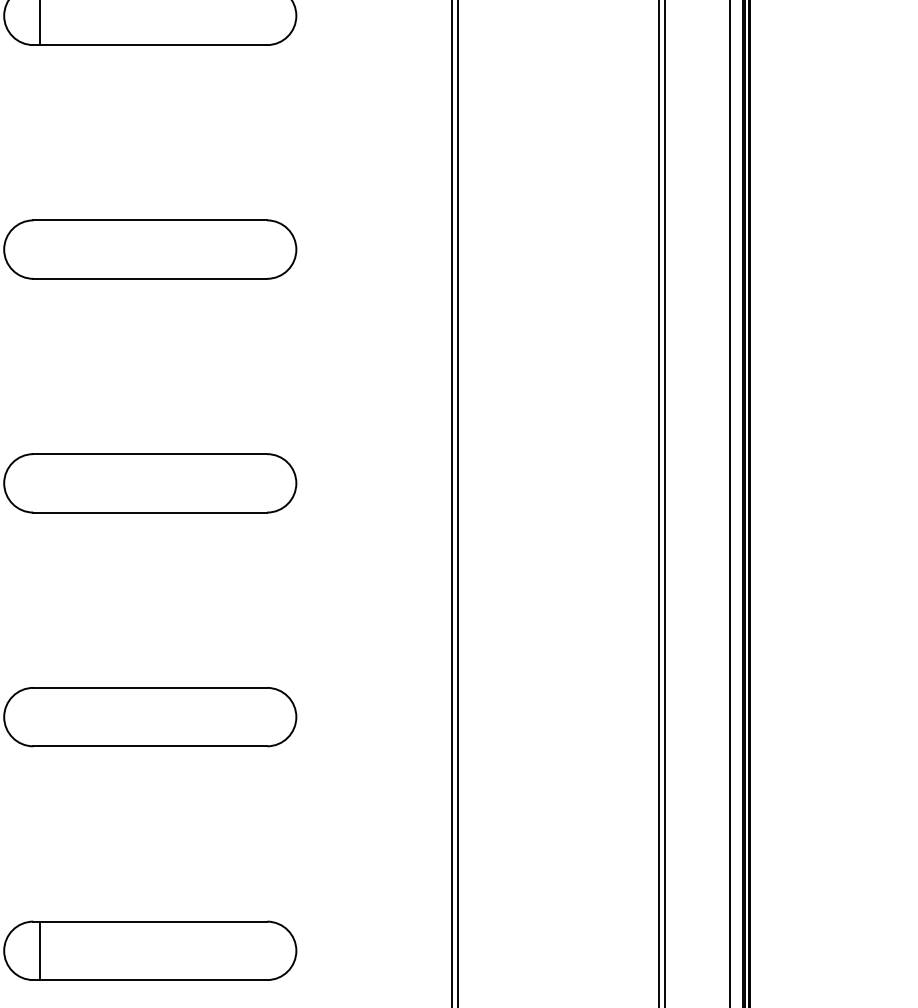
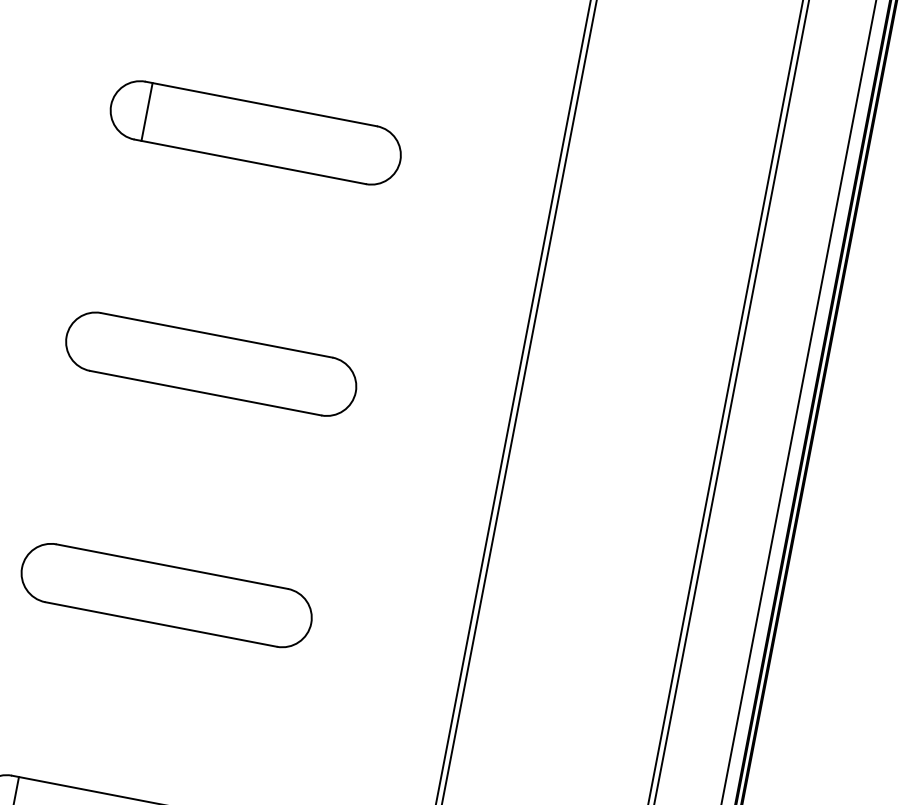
line: (40, 249) -> (147, 111), added

